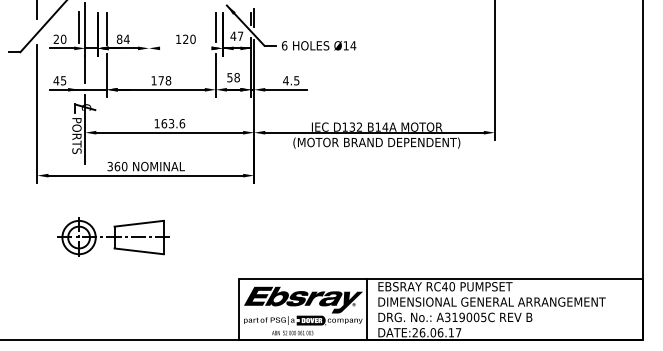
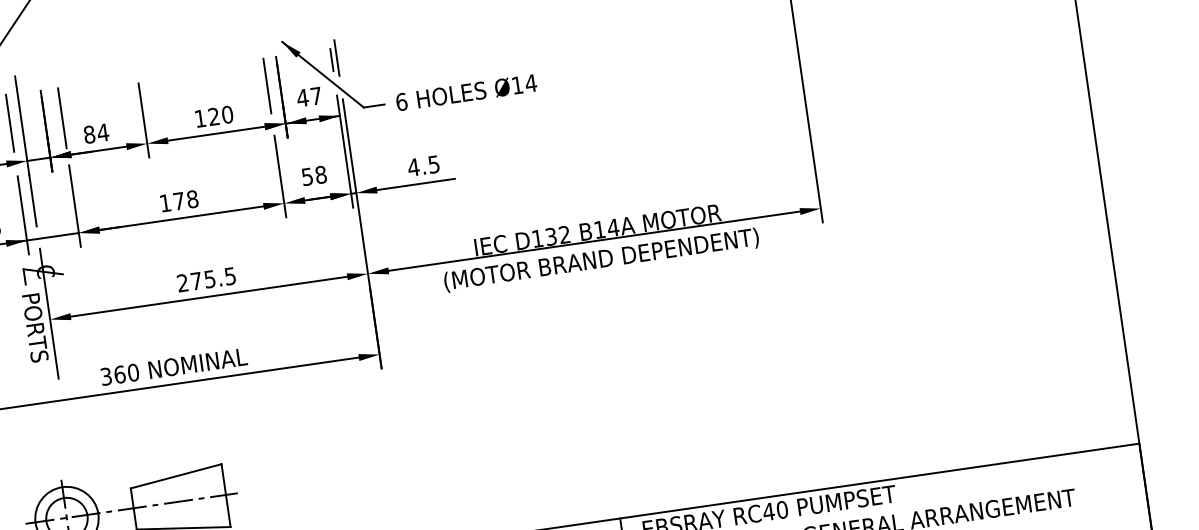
line: (149, 35) -> (144, 119), added
line: (185, 48) -> (215, 134), added
line: (79, 76) -> (24, 215), added
text: (169, 123) -> (206, 279), 163.6 -> 275.5

